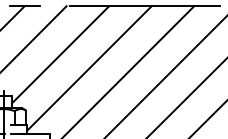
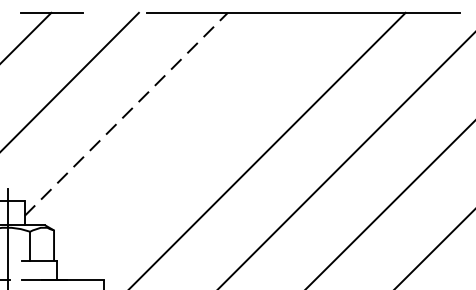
line: (60, 54) -> (126, 113), solid -> dashed
line: (89, 68) -> (186, 142), removed

